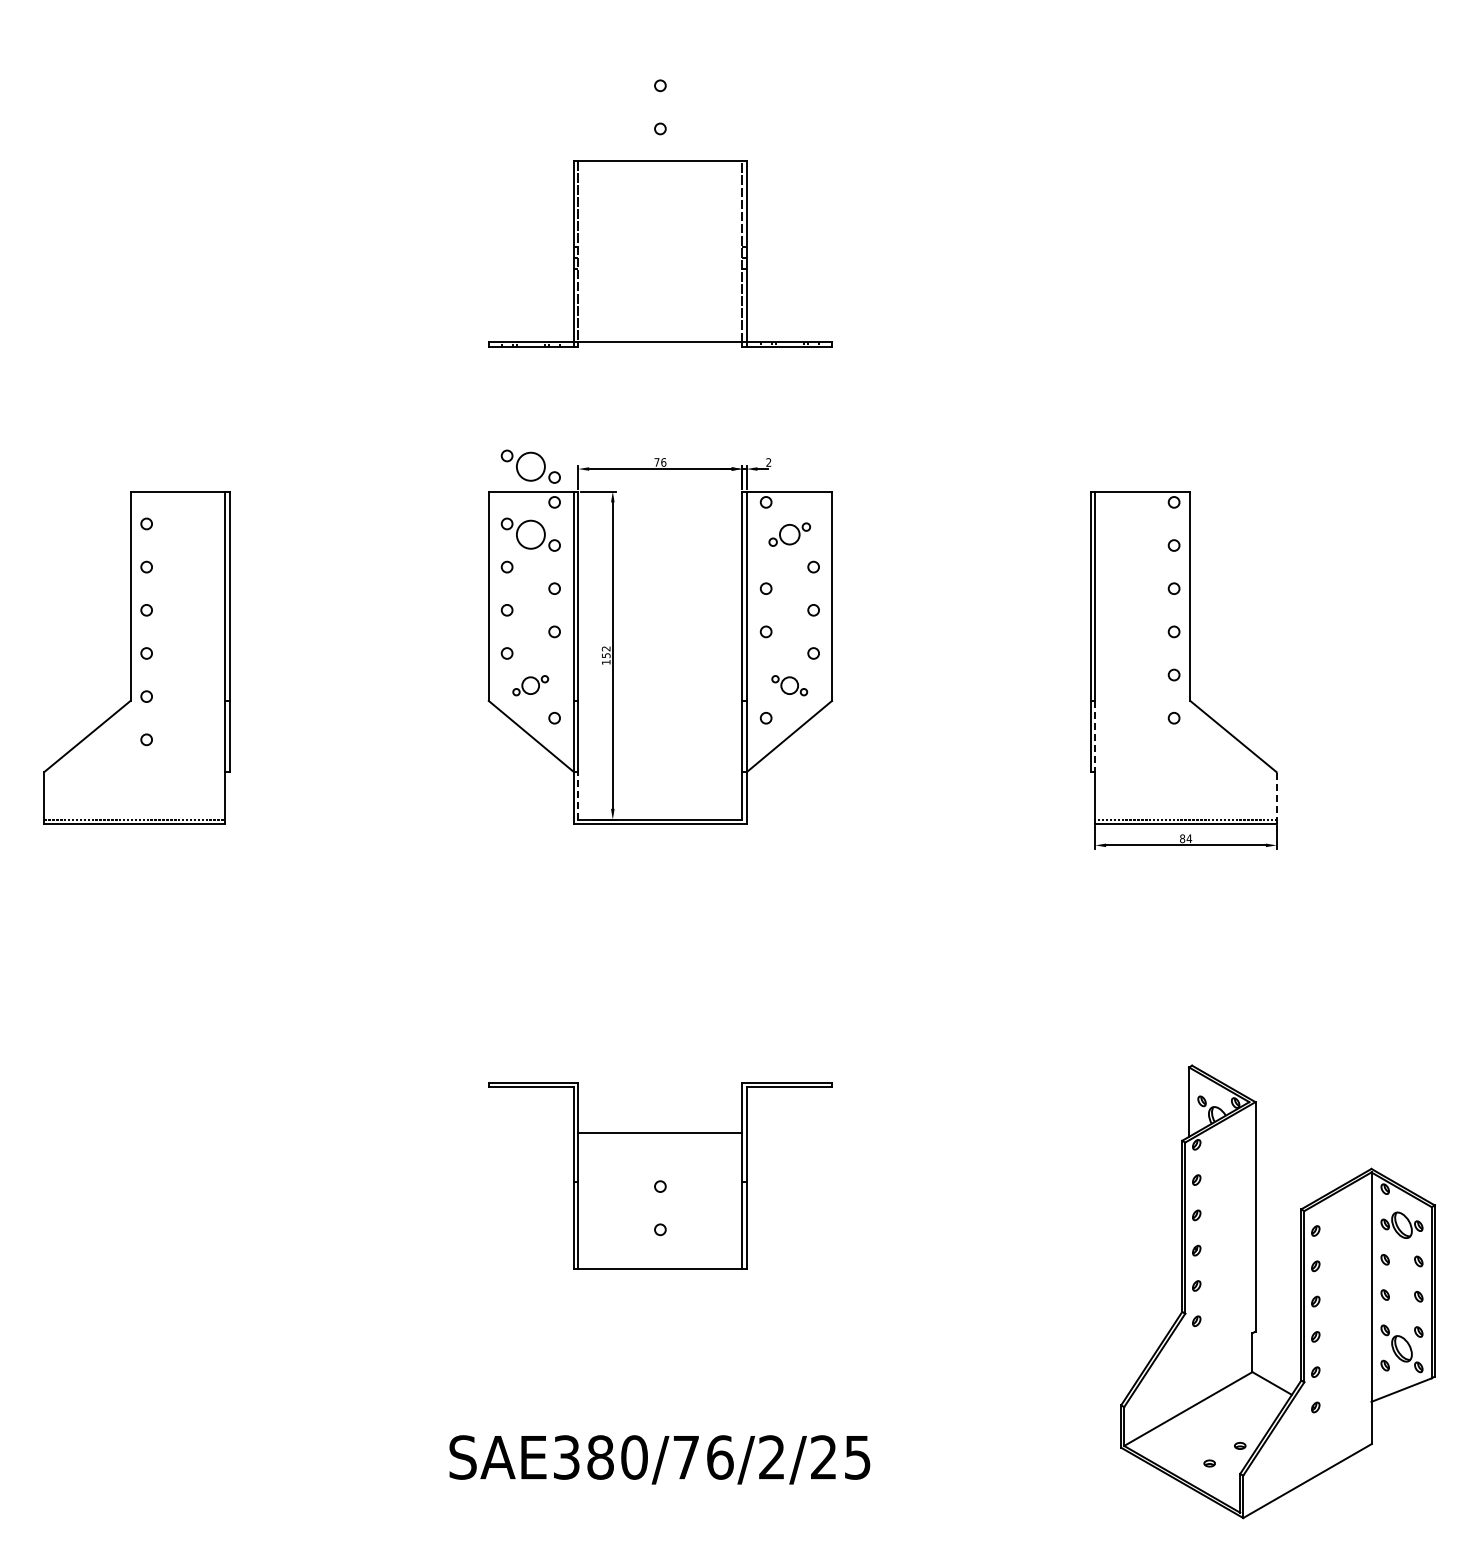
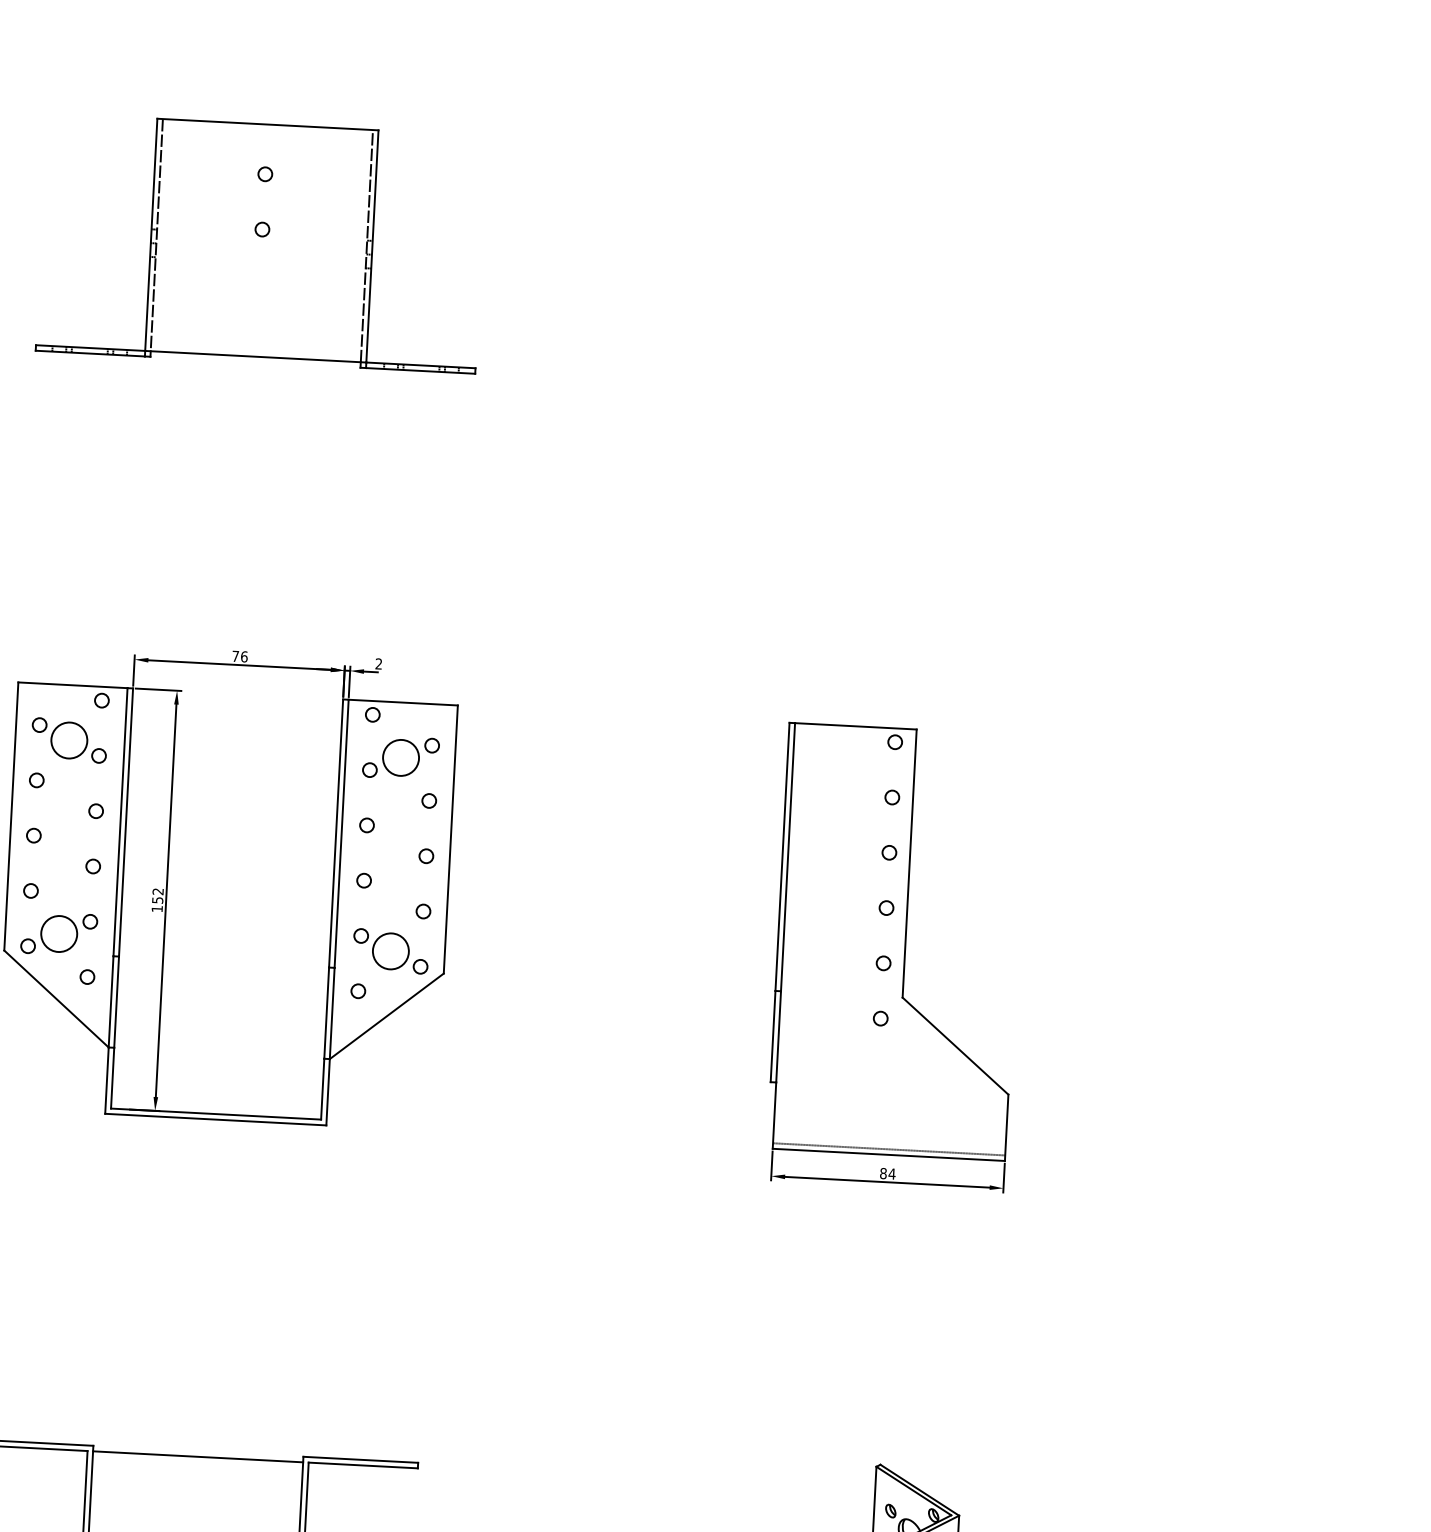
part: (660, 253) -> (261, 243), moved
part: (530, 466) -> (73, 653), removed
part: (789, 534) -> (400, 757), size x1.43
part: (530, 685) -> (58, 933), size x1.67
part: (789, 685) -> (390, 950), size x1.67
line: (1095, 736) -> (778, 1036), dashed -> solid
line: (578, 795) -> (112, 1077), dashed -> solid
line: (1276, 798) -> (1006, 1128), dashed -> solid
line: (660, 1133) -> (198, 1457), moved

